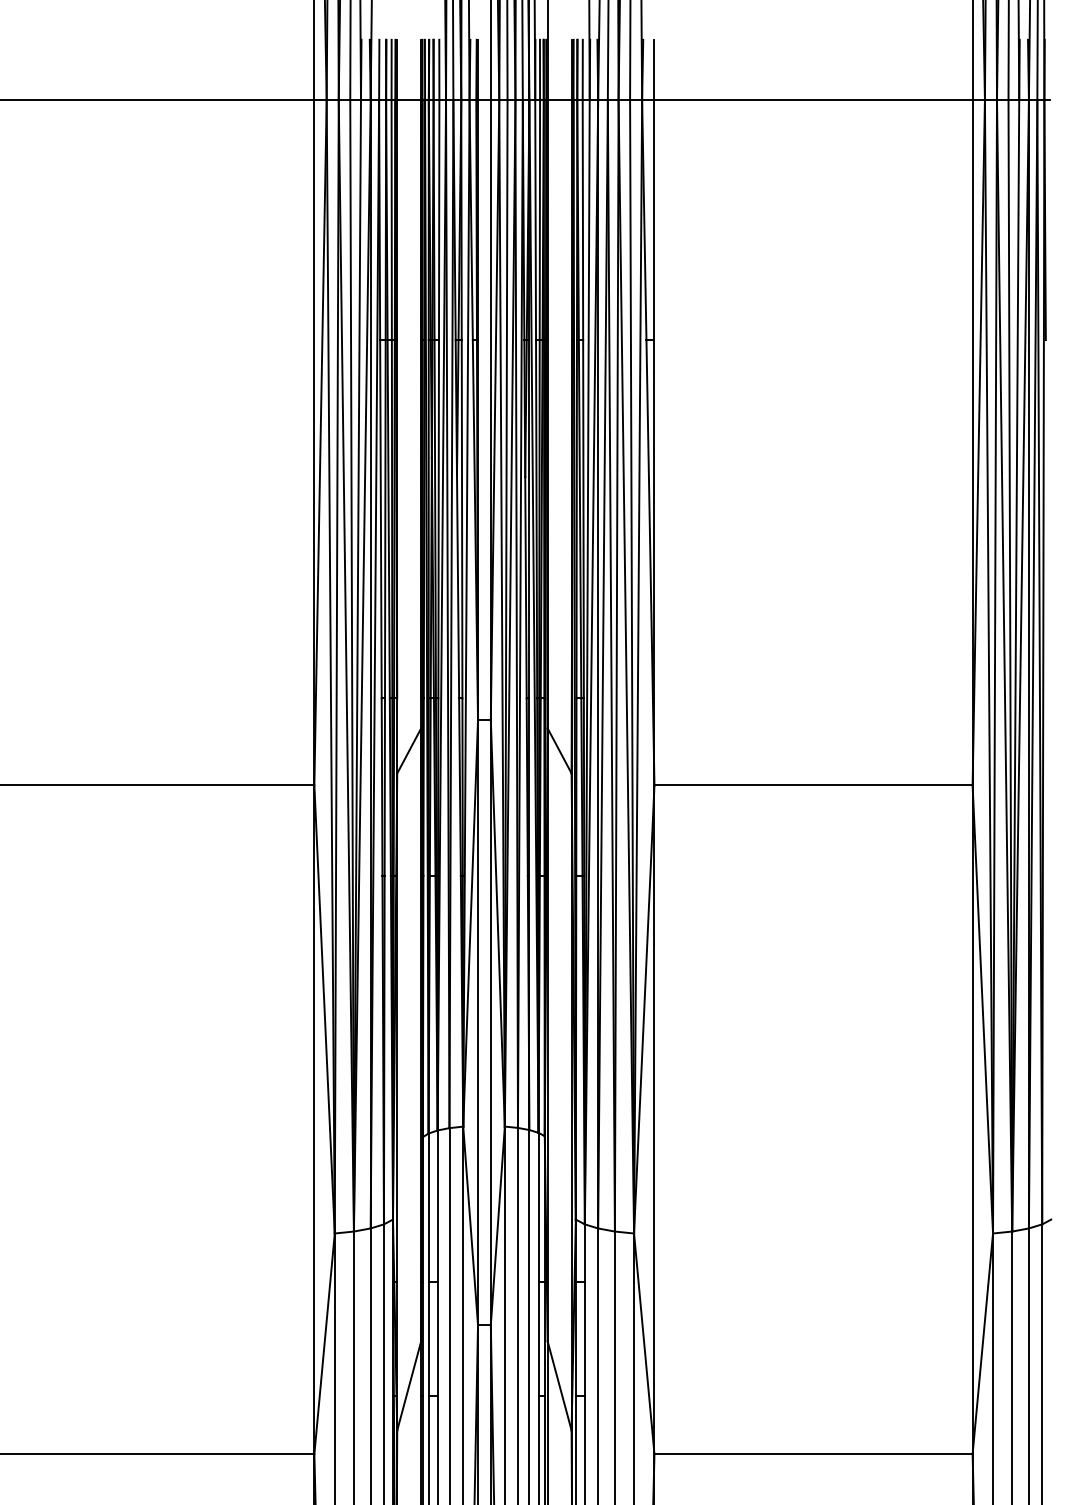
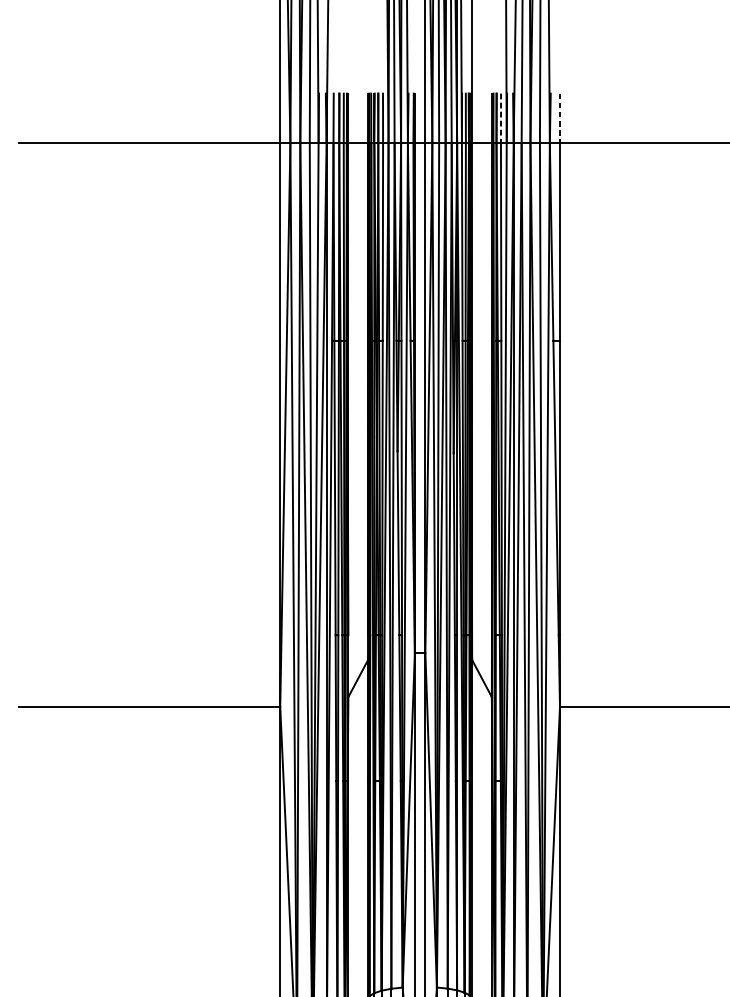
line: (582, 70) -> (500, 118), solid -> dashed
line: (654, 70) -> (560, 118), solid -> dashed

